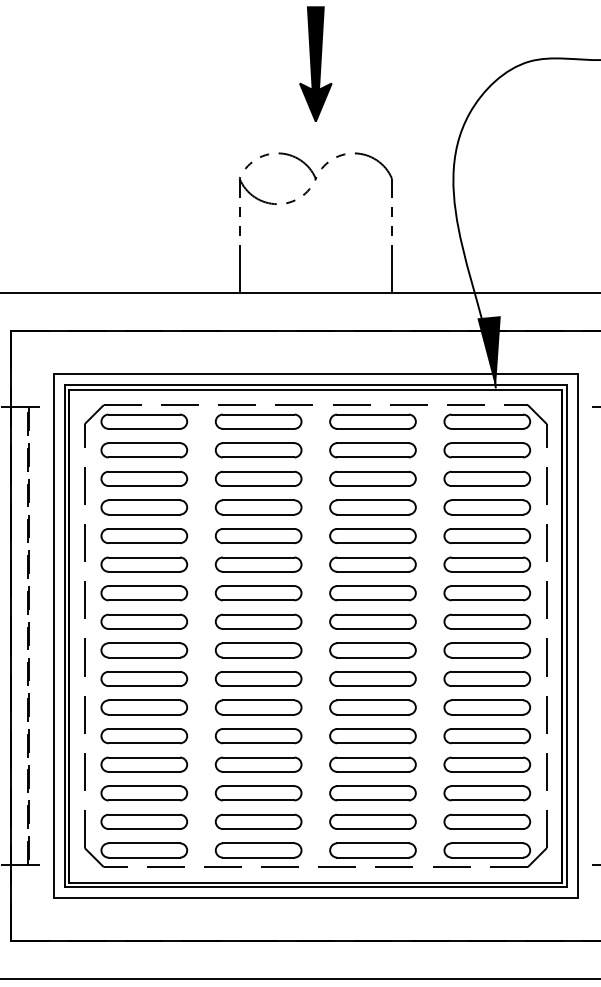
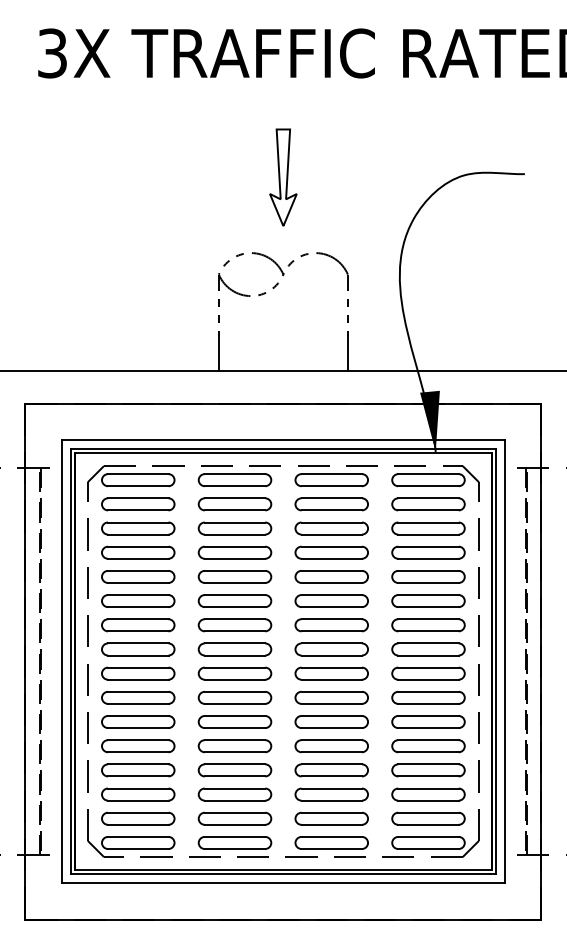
fill: (314, 64) -> (282, 177), removed

